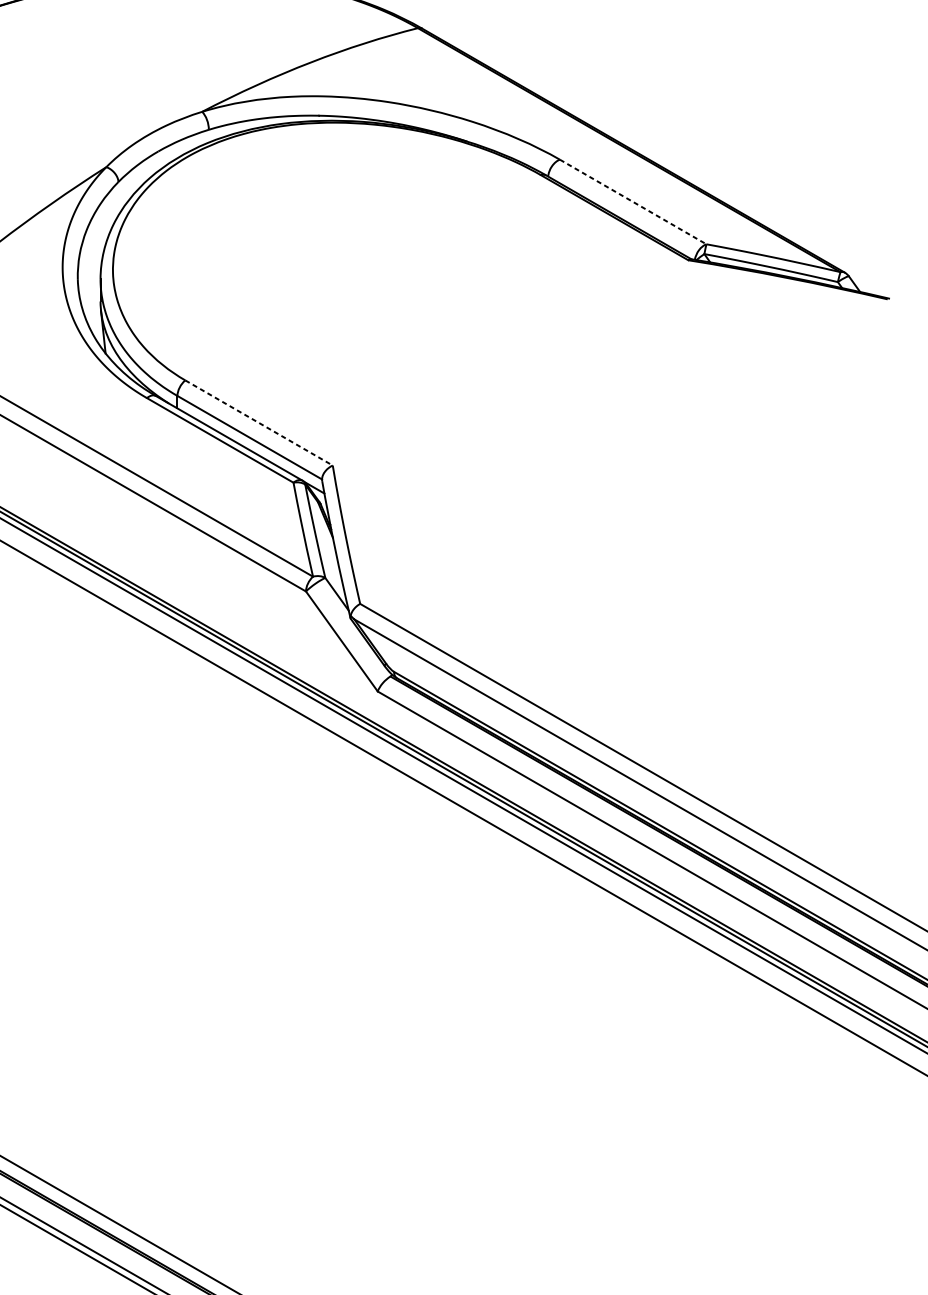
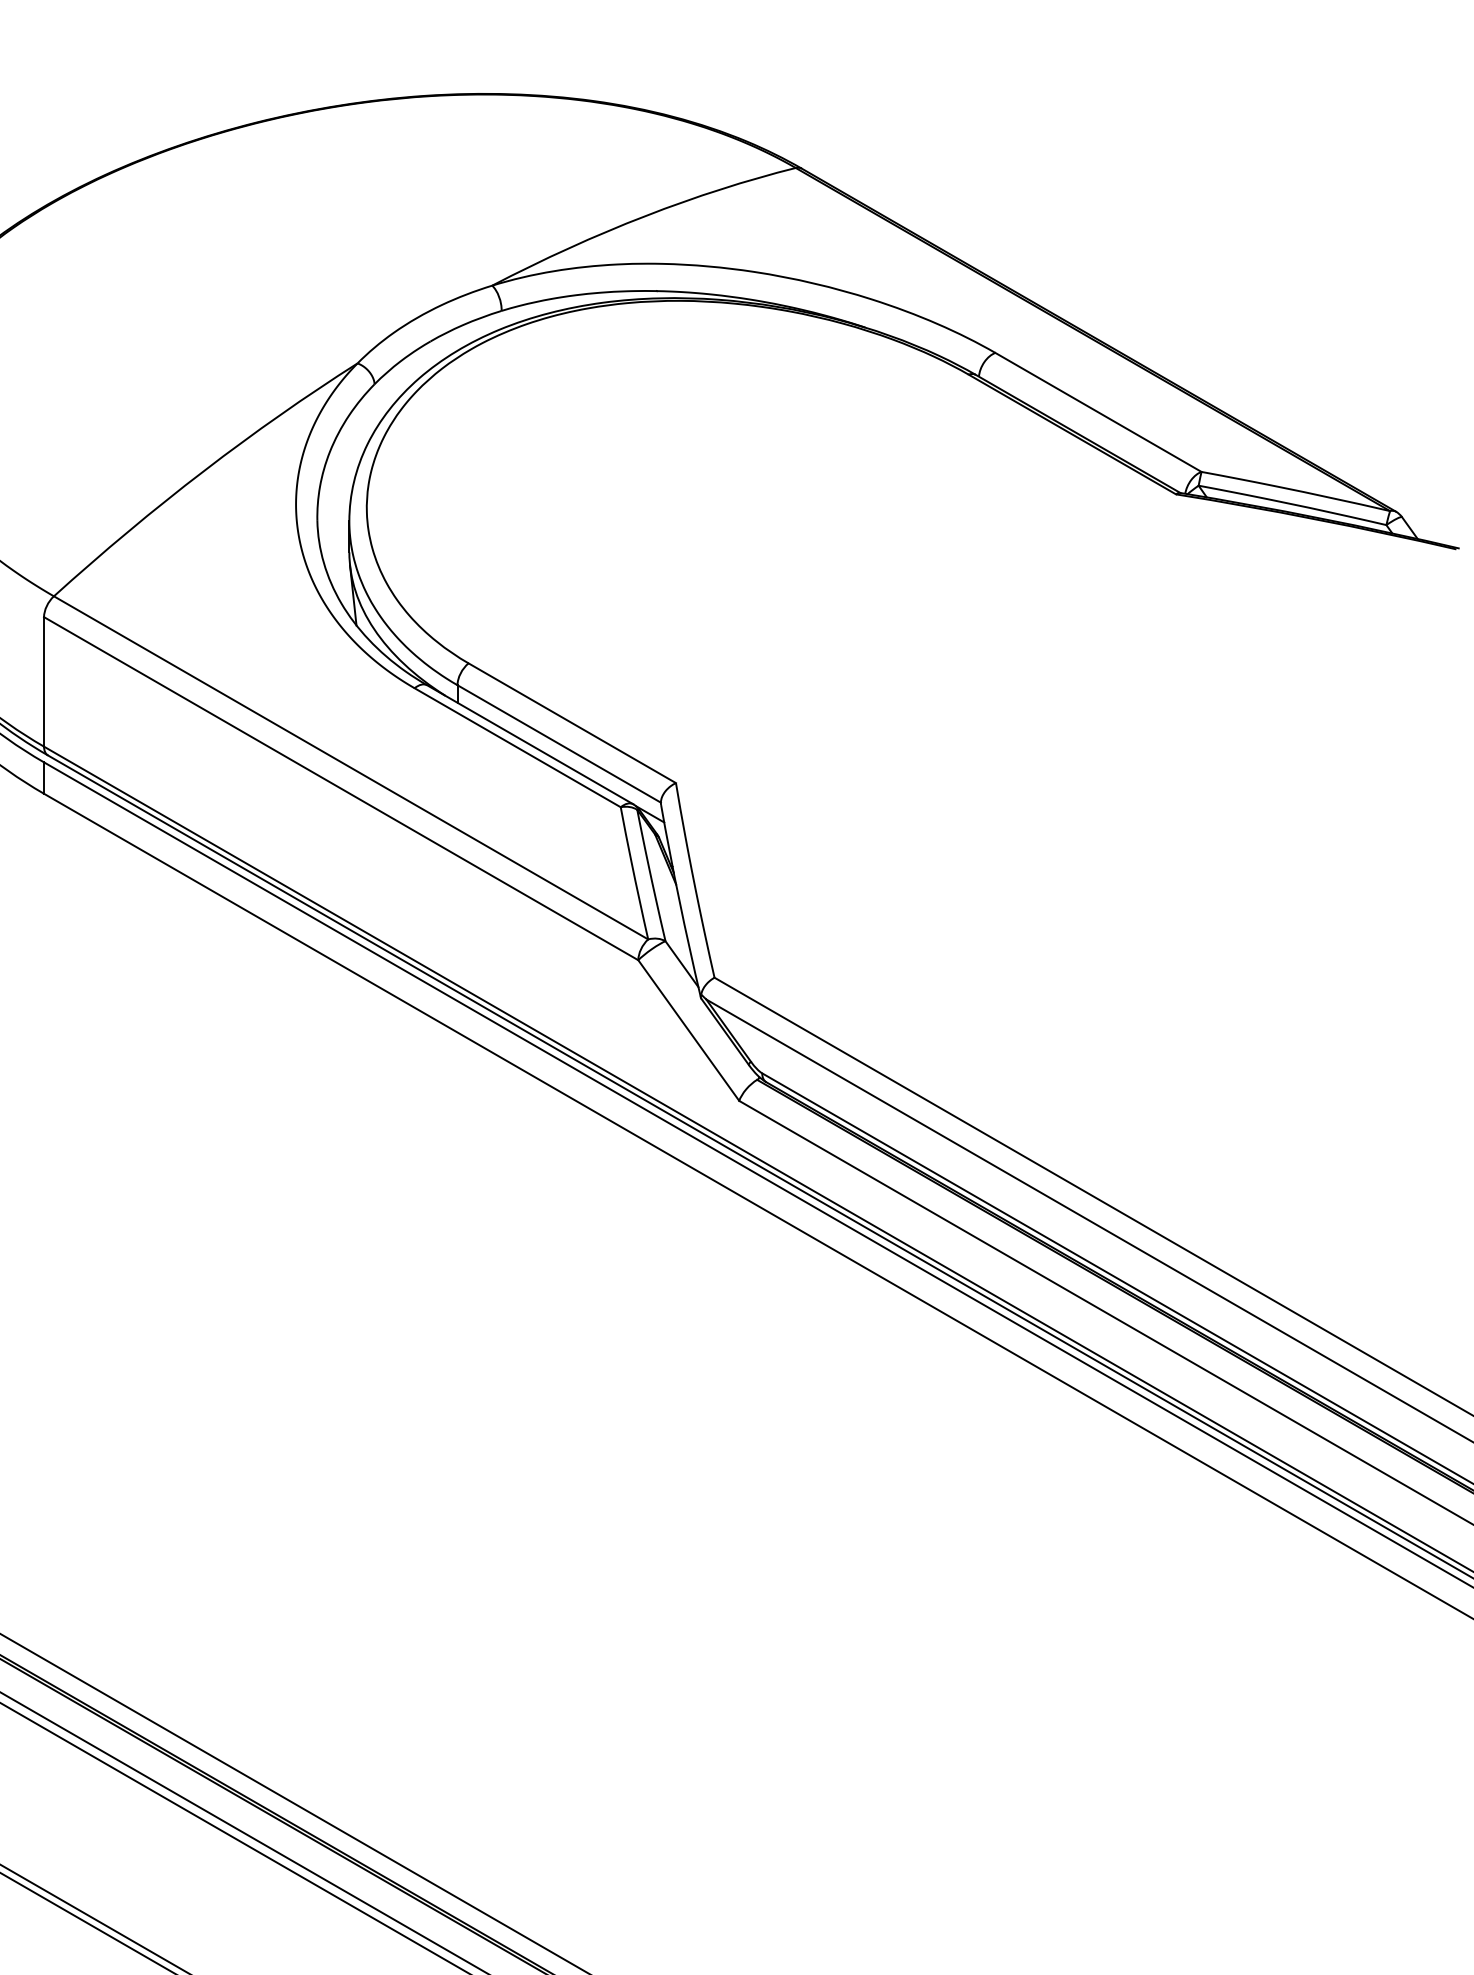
line: (633, 202) -> (1098, 412), dashed -> solid
line: (259, 423) -> (572, 723), dashed -> solid

